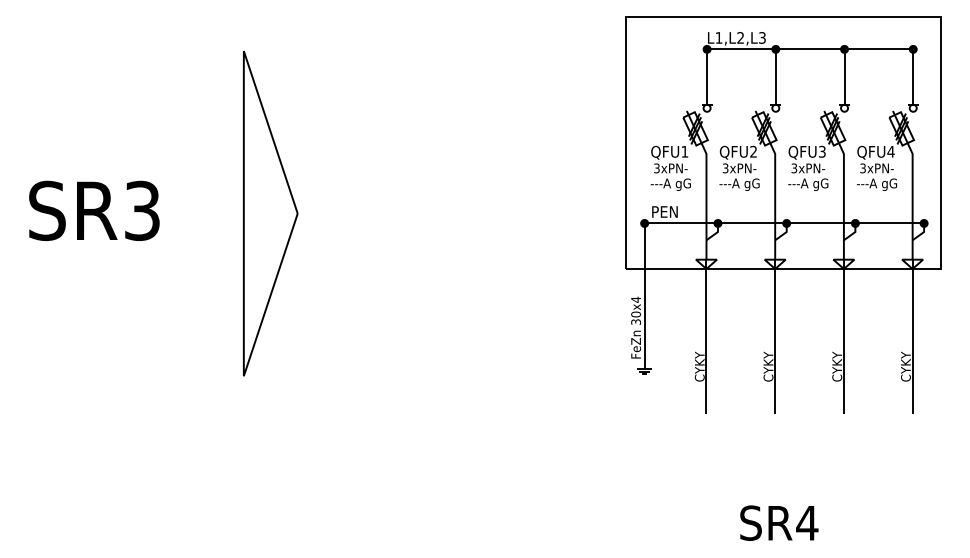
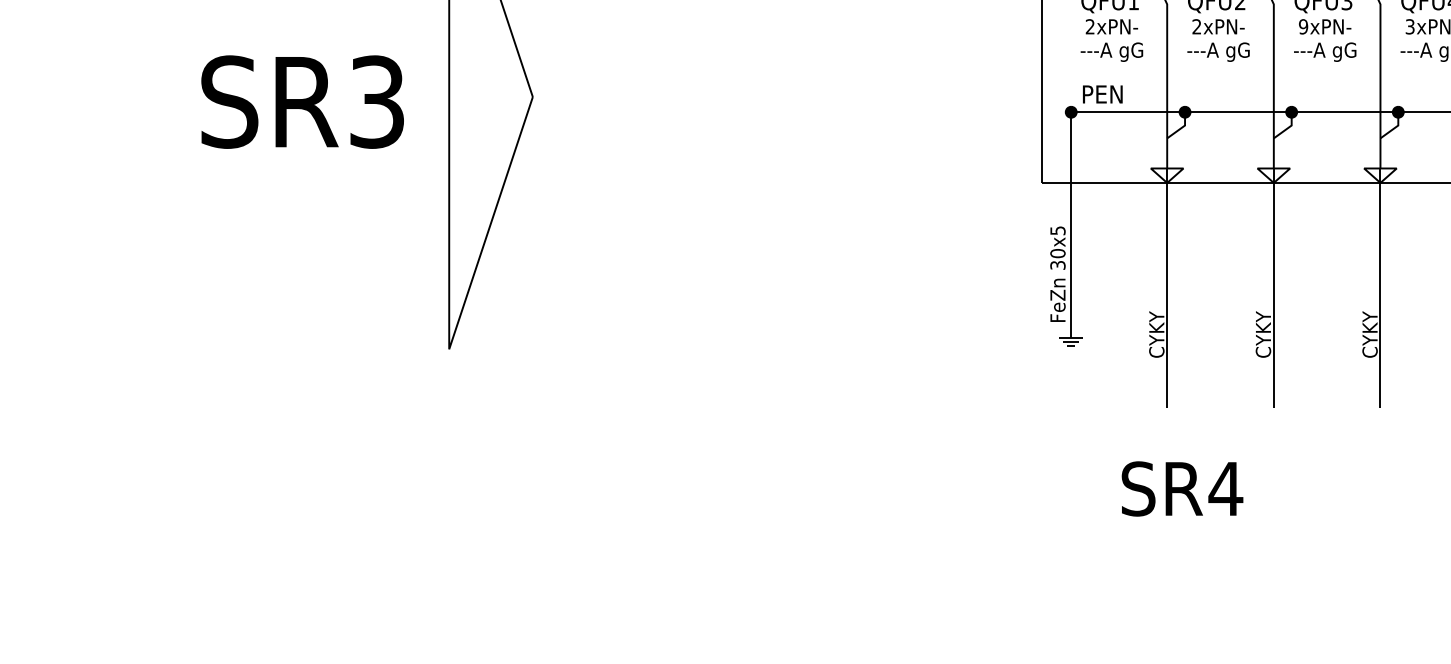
text: (656, 168) -> (1089, 26), 3xPN- -> 2xPN-
text: (725, 168) -> (1196, 26), 3xPN- -> 2xPN-
text: (794, 168) -> (1303, 26), 3xPN- -> 9xPN-
text: (94, 210) -> (302, 101), moved
text: (636, 299) -> (1058, 230), 30x4 -> 30x5
text: (779, 522) -> (1182, 487), moved

